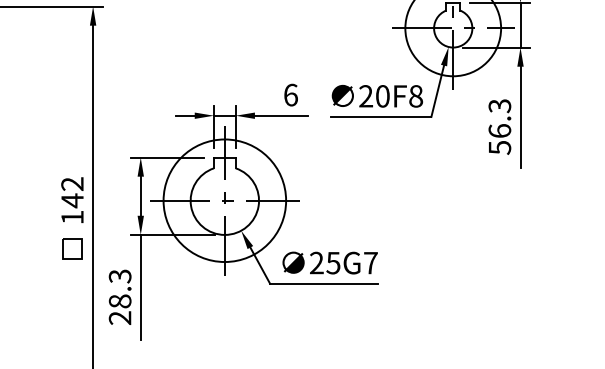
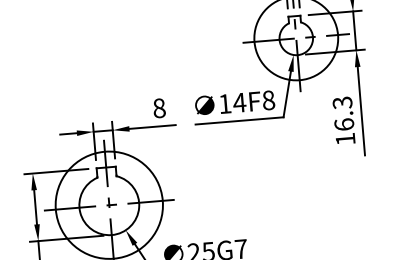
text: (290, 94) -> (158, 107), 6 -> 8
text: (374, 96) -> (232, 103), 20F8 -> 14F8
text: (500, 147) -> (346, 138), 56.3 -> 16.3

